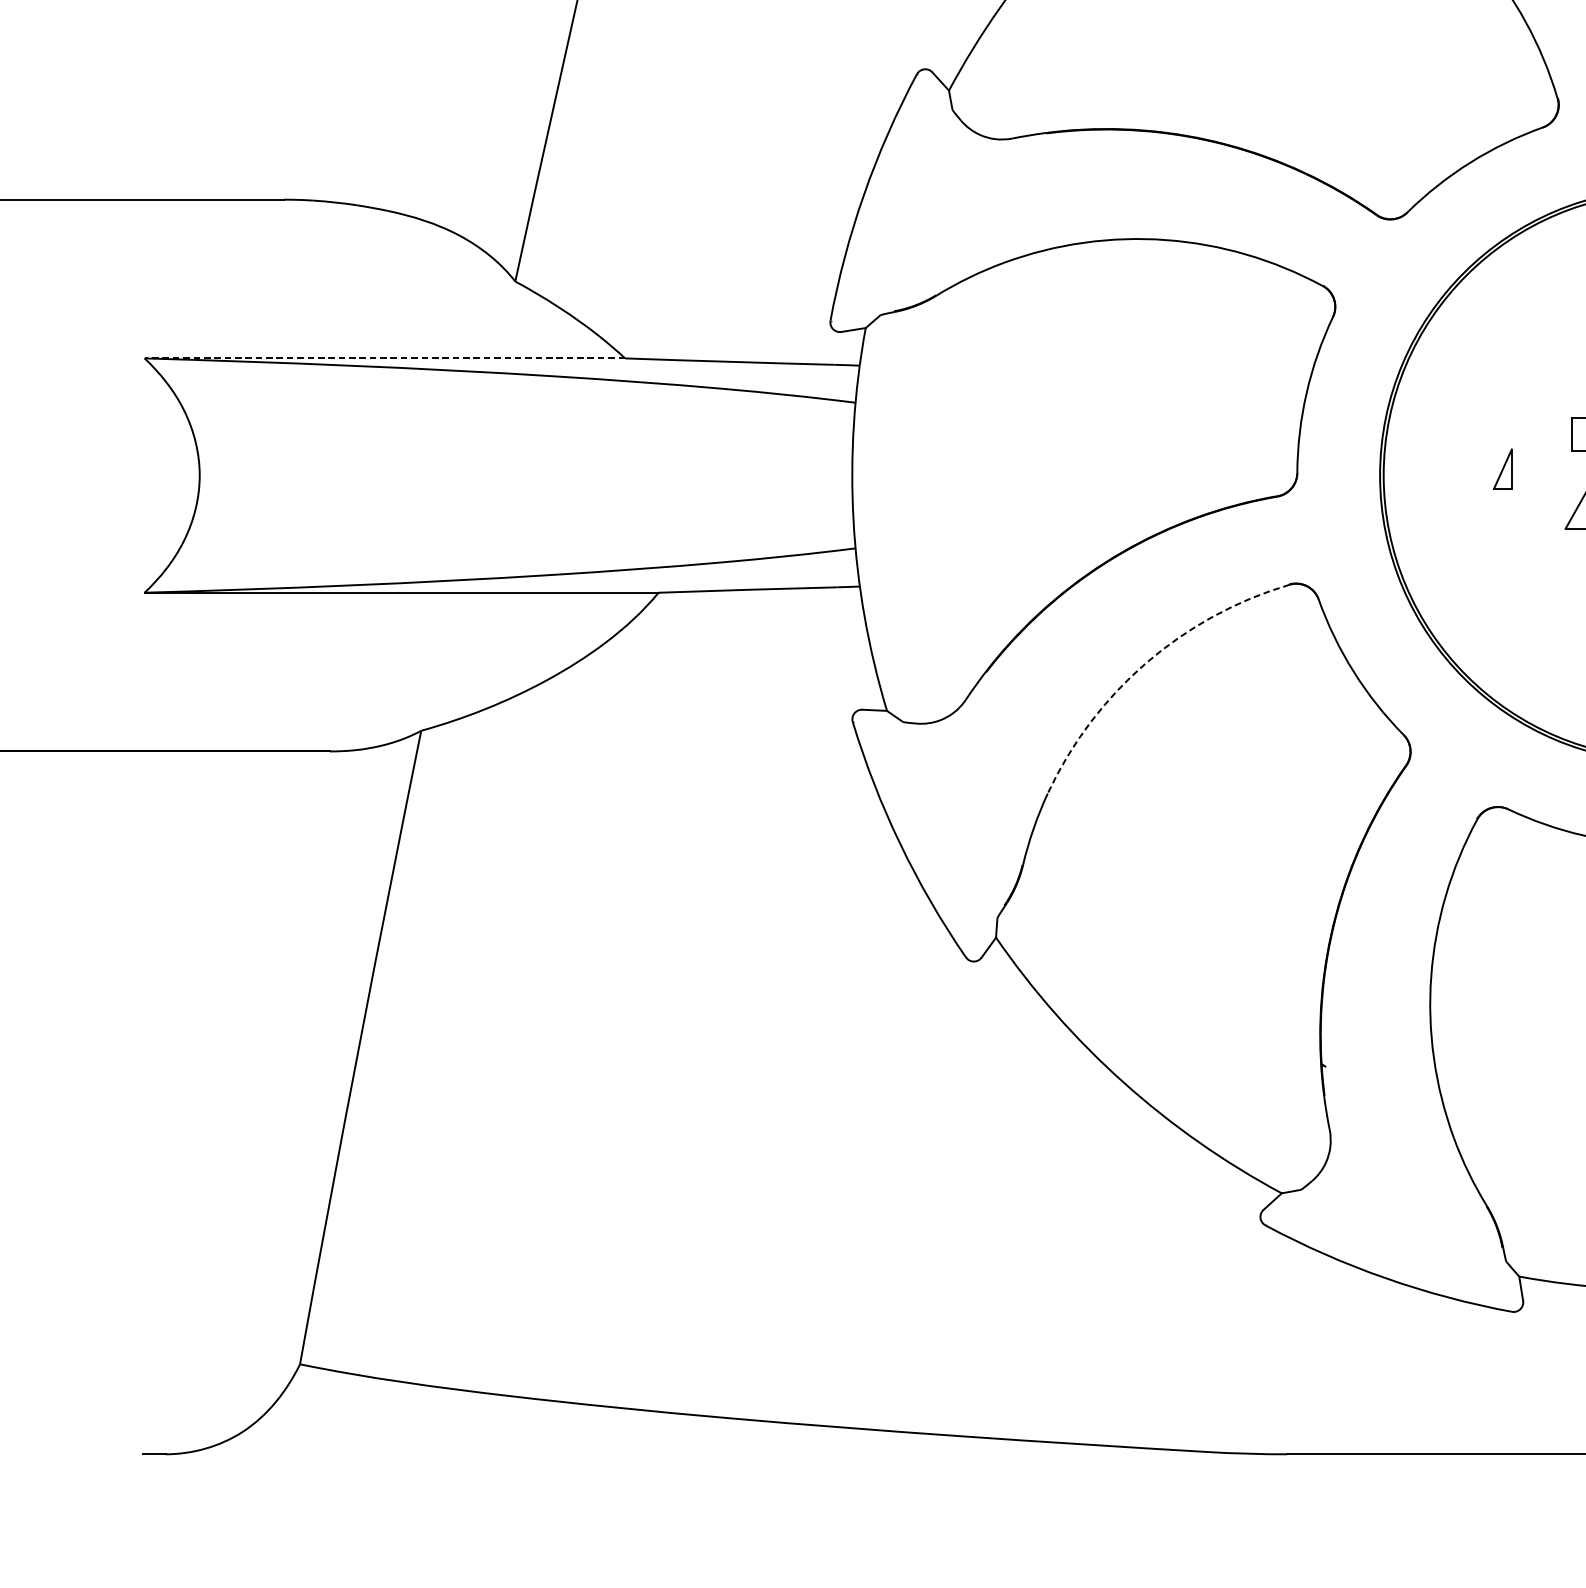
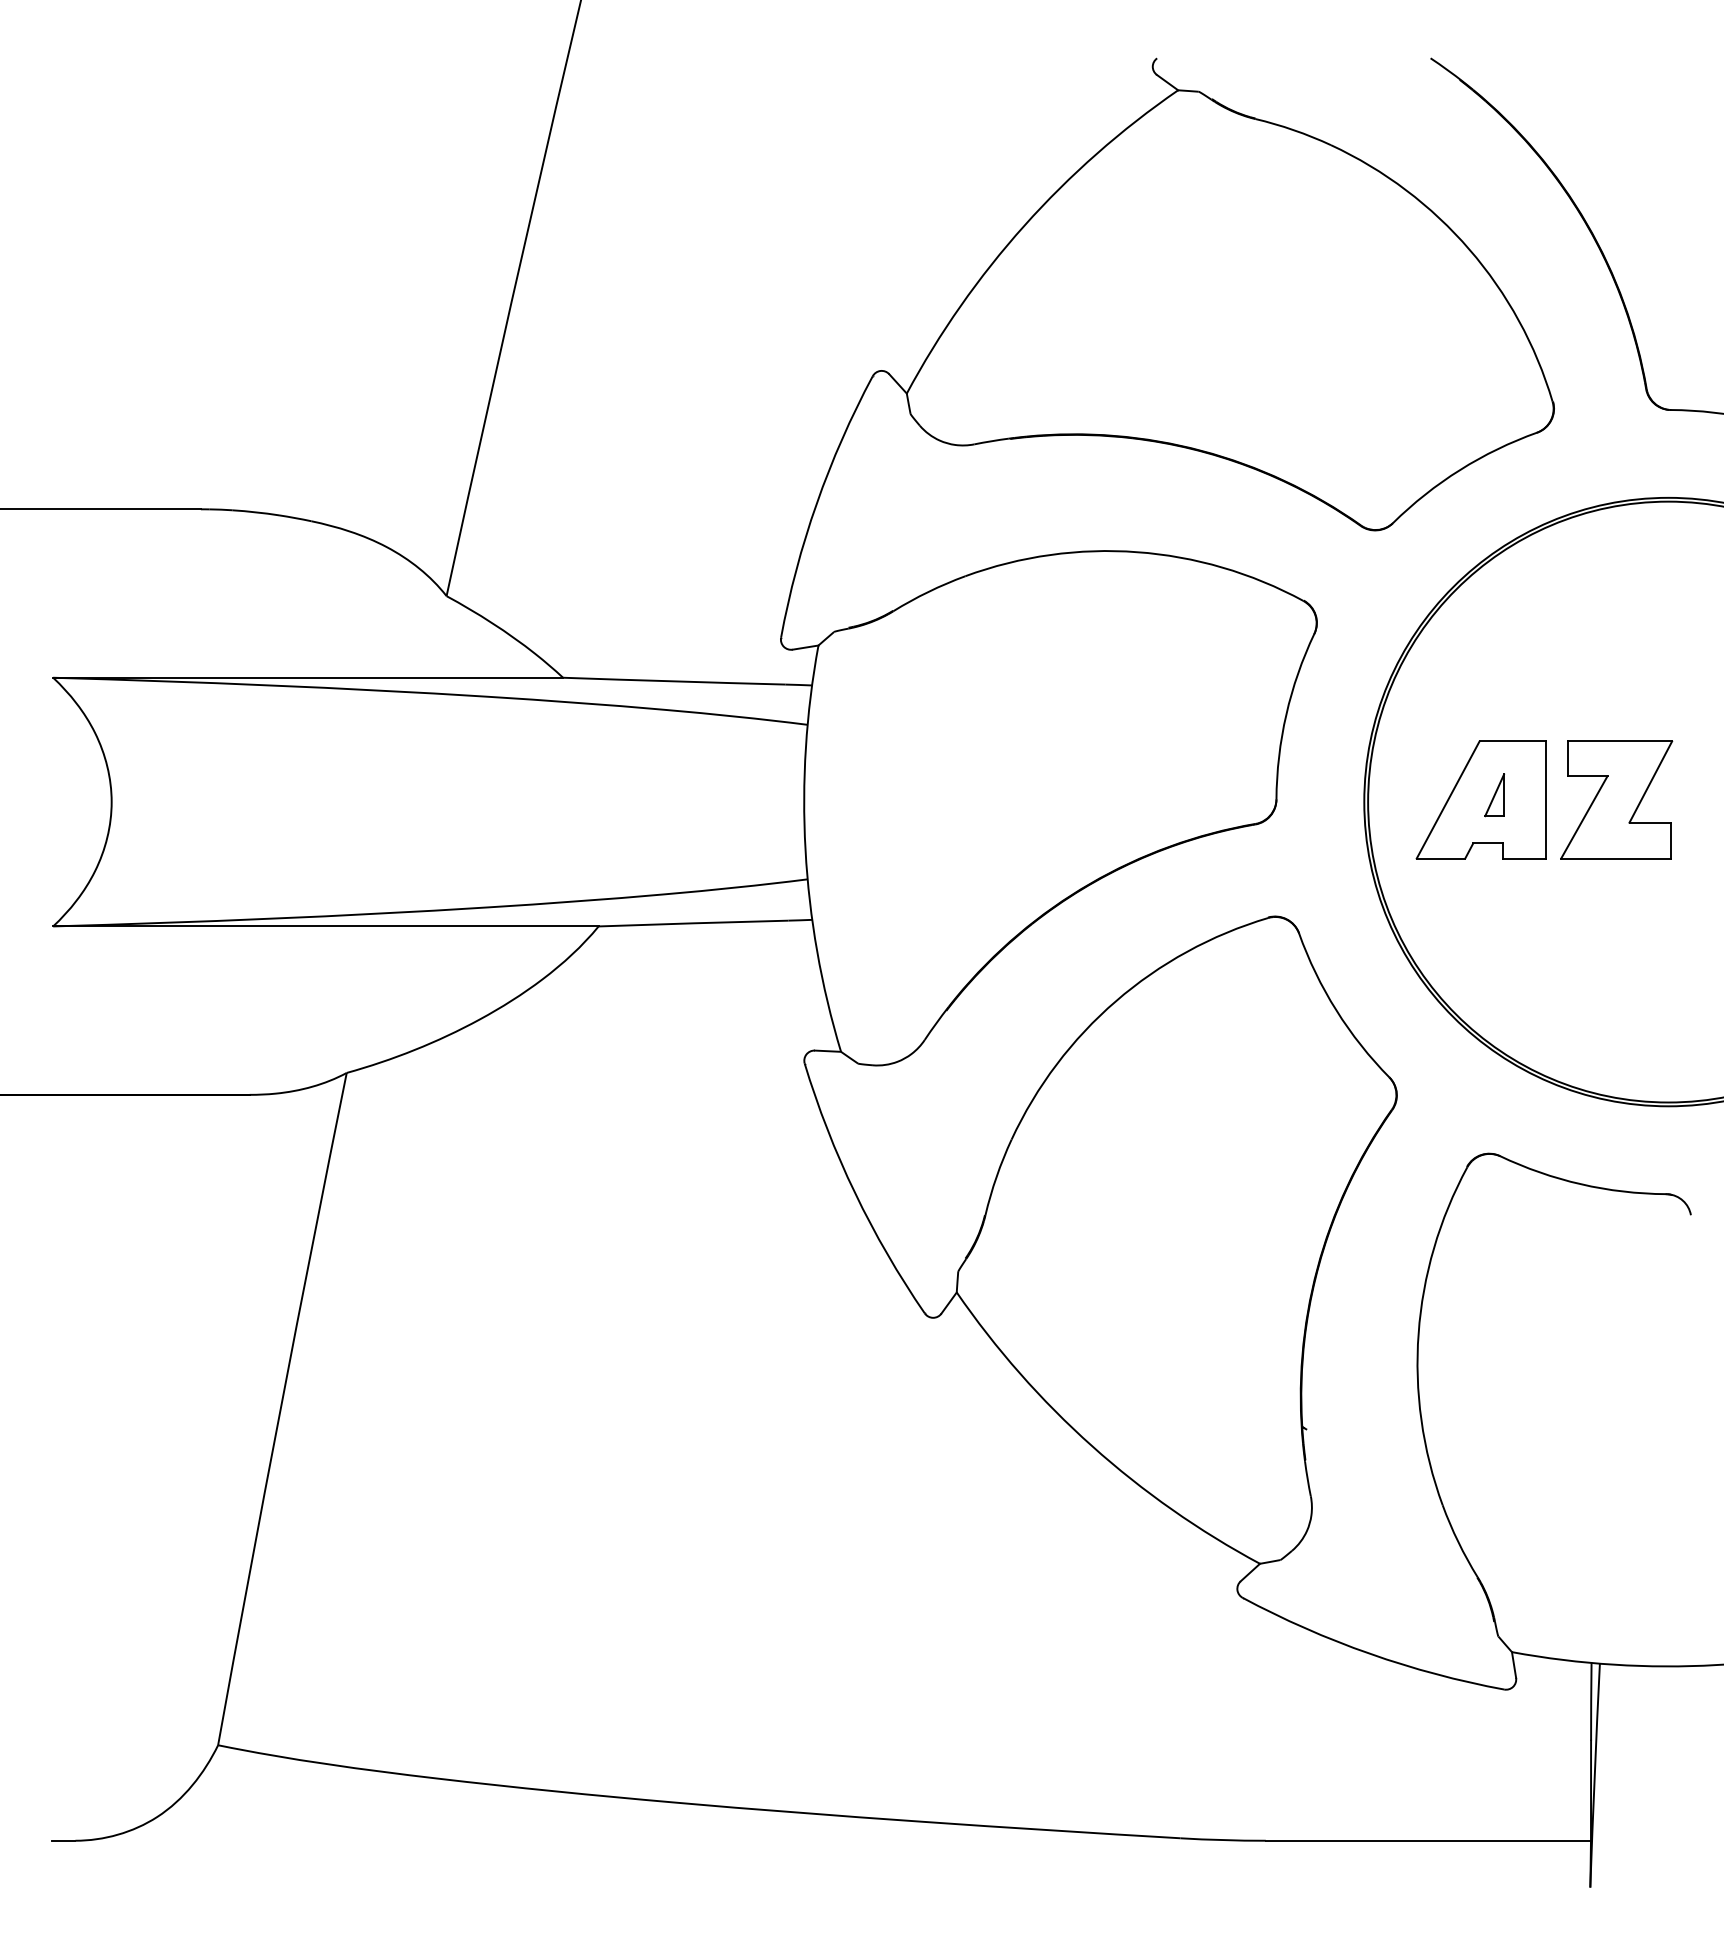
line: (385, 358) -> (308, 677), dashed -> solid
part: (1489, 473) -> (1480, 799), added
arc: (1146, 663) -> (1116, 1001), dashed -> solid

